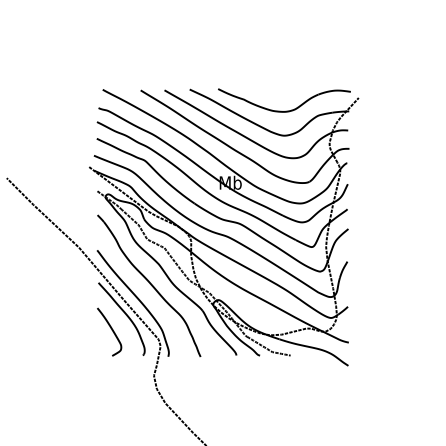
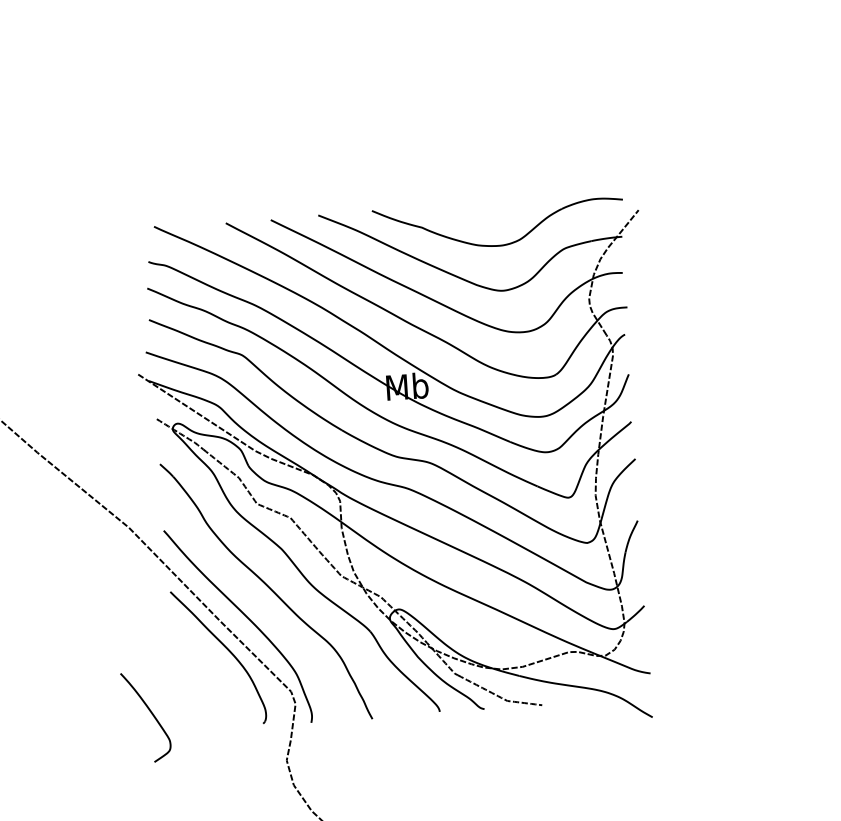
curve: (111, 330) -> (149, 714), moved

